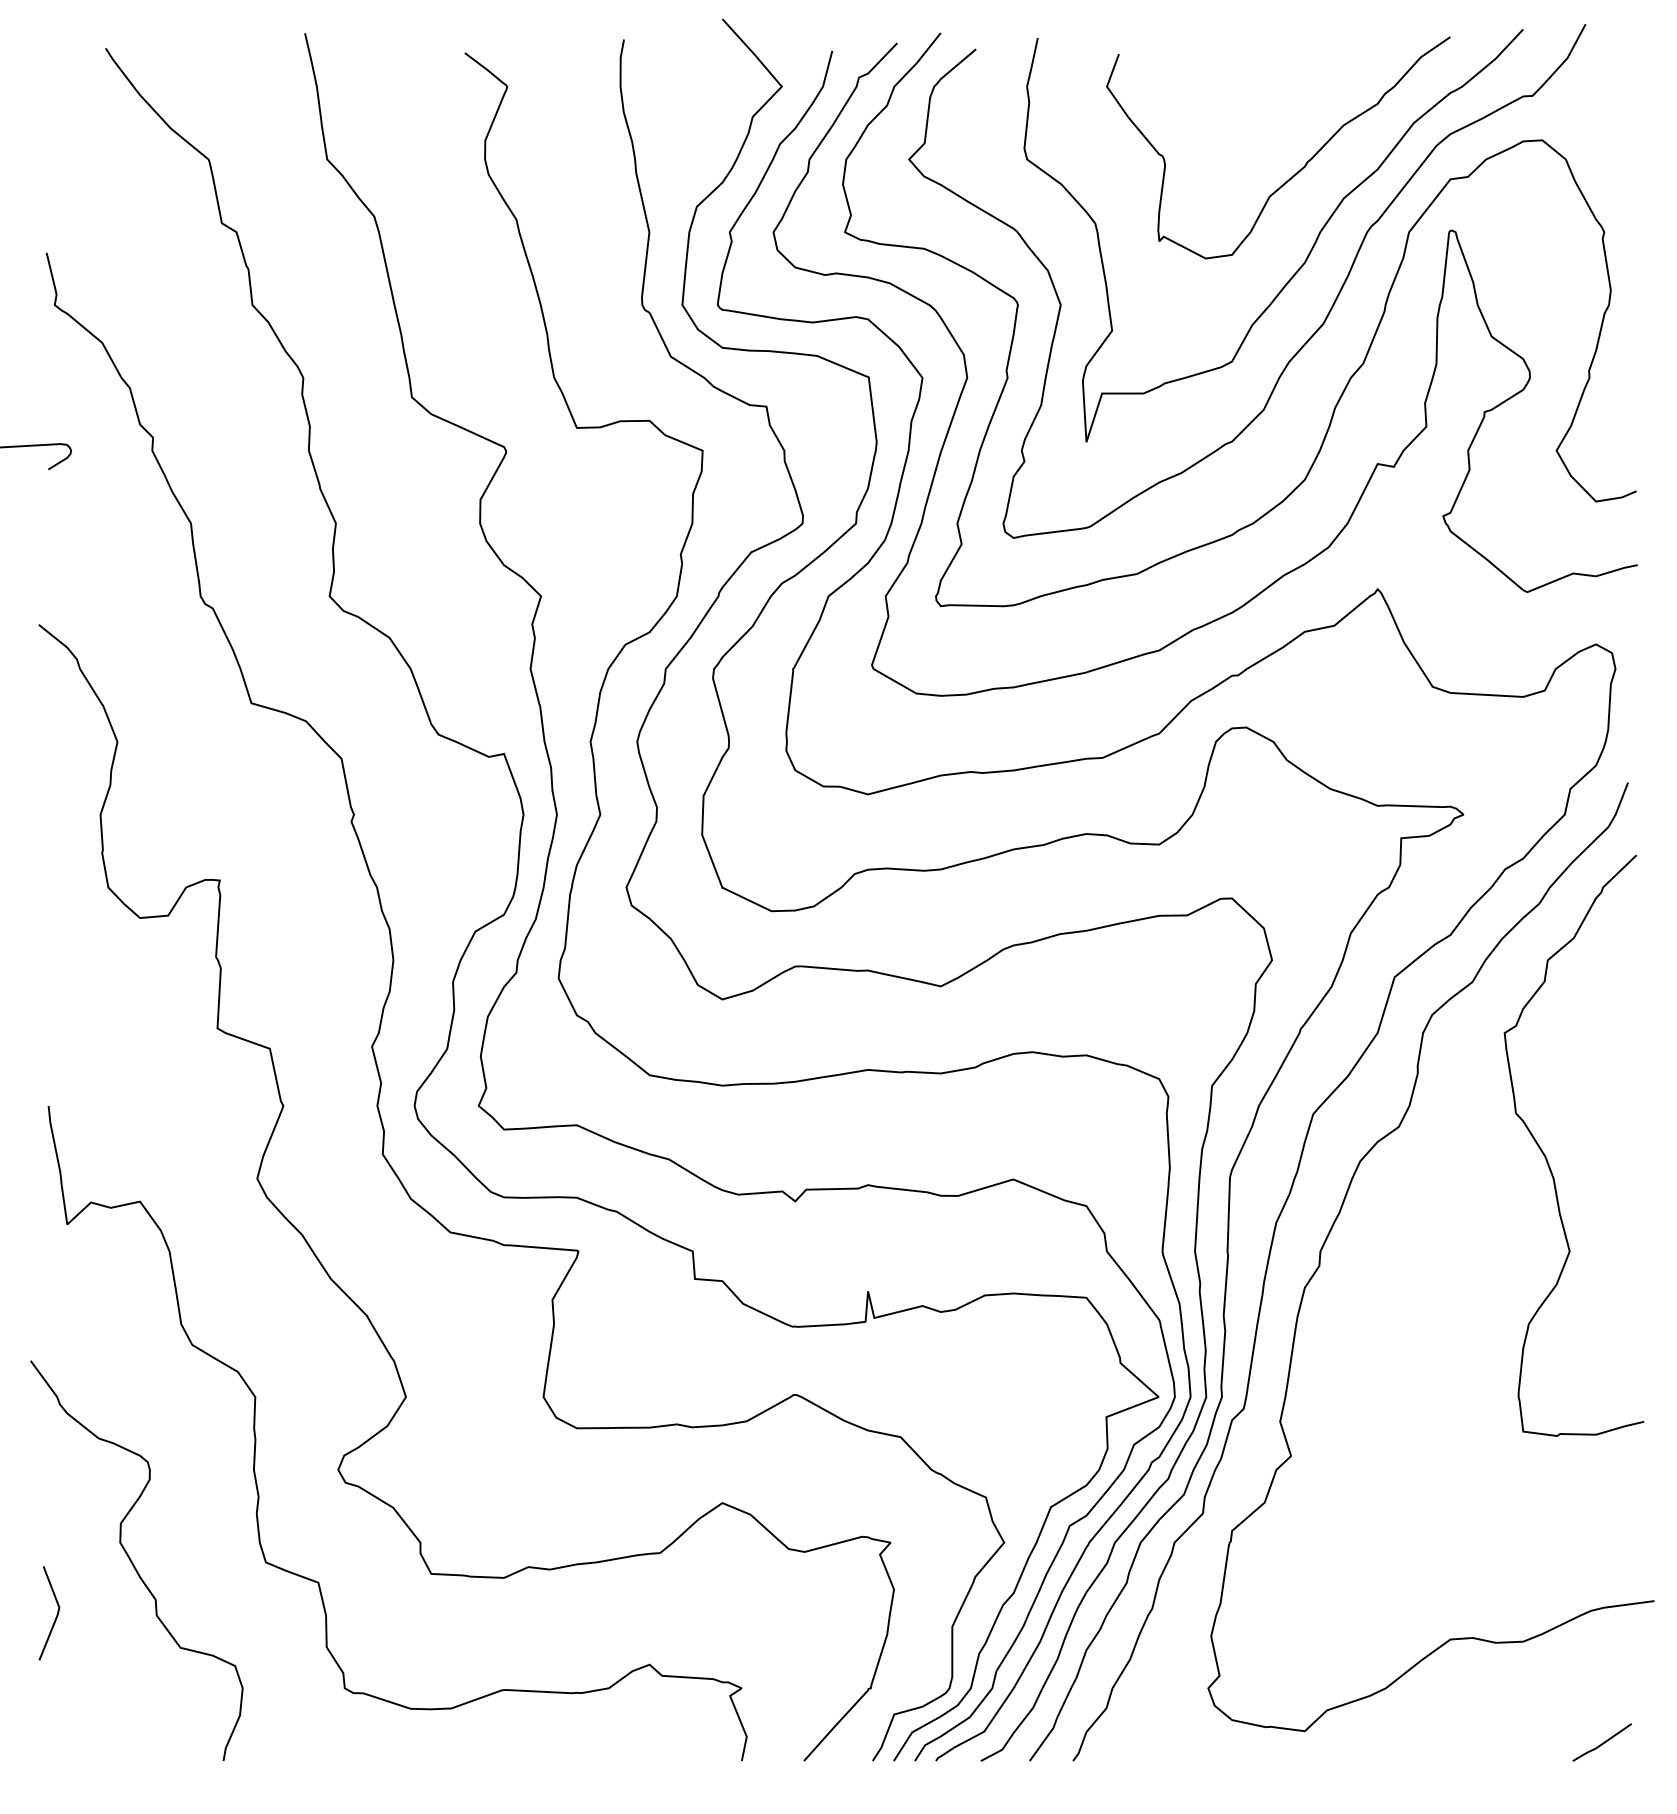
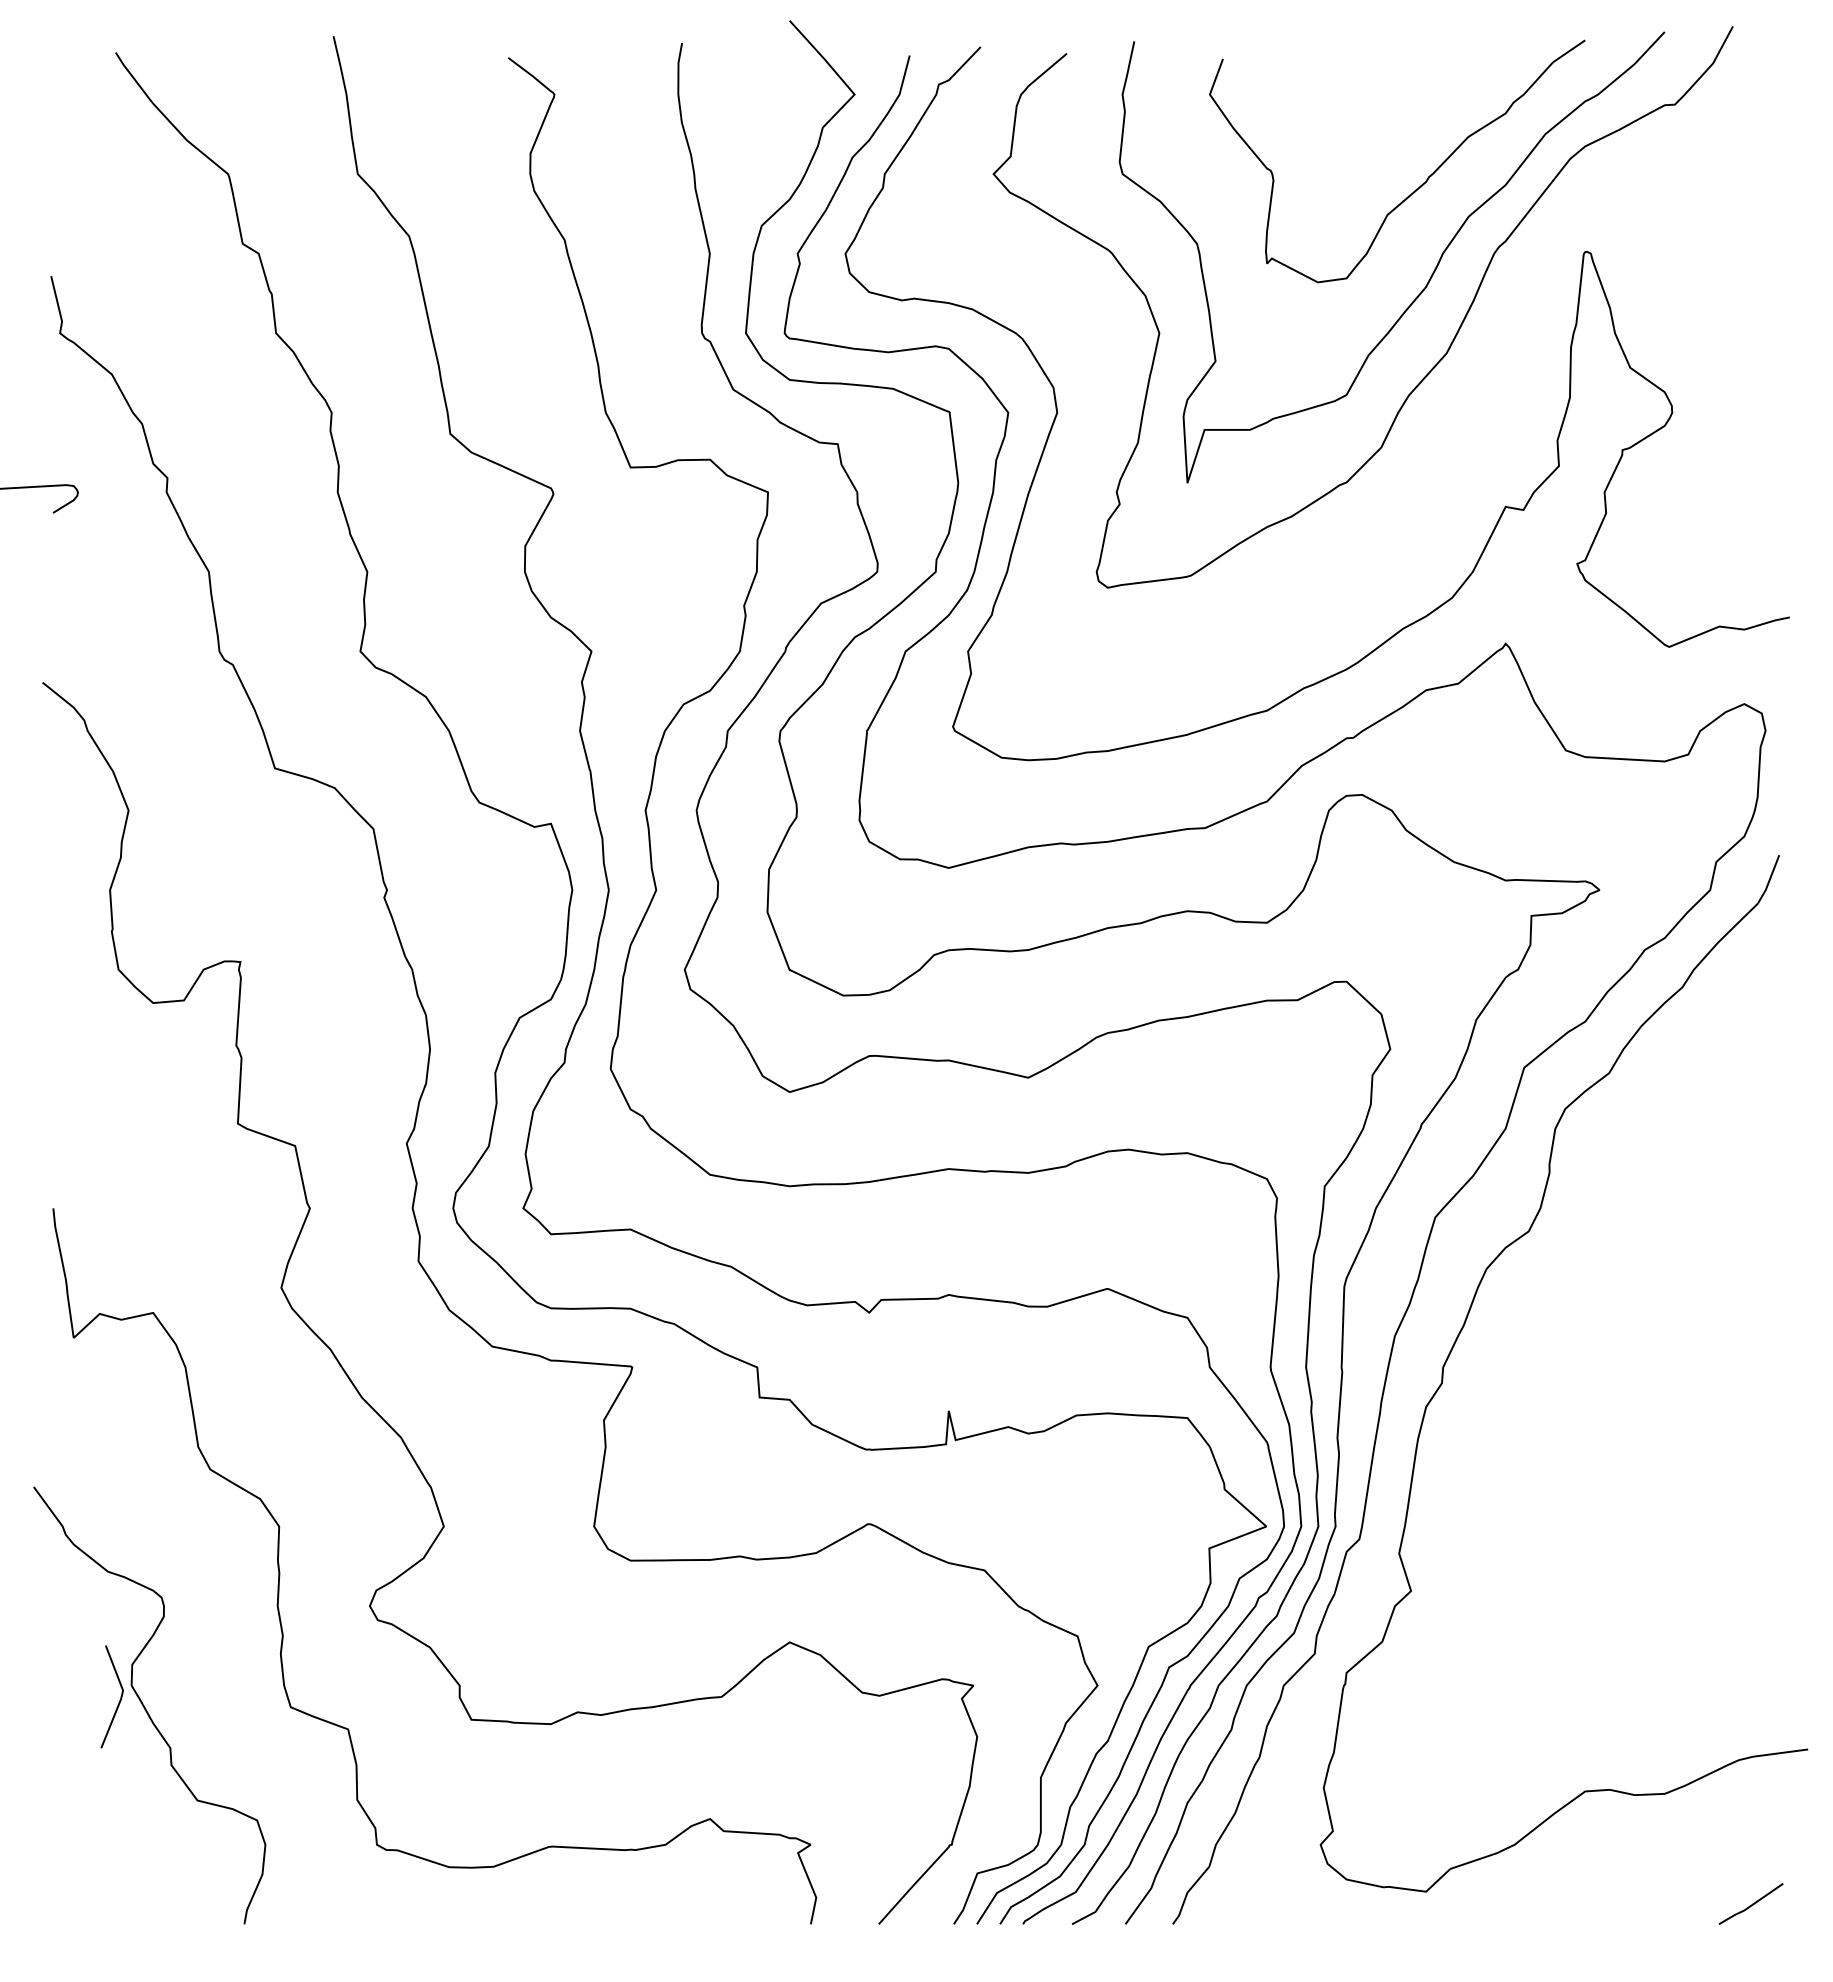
curve: (1347, 382) -> (1472, 417), removed
curve: (1546, 1157) -> (1690, 1264), removed
line: (56, 1616) -> (119, 1700), moved

